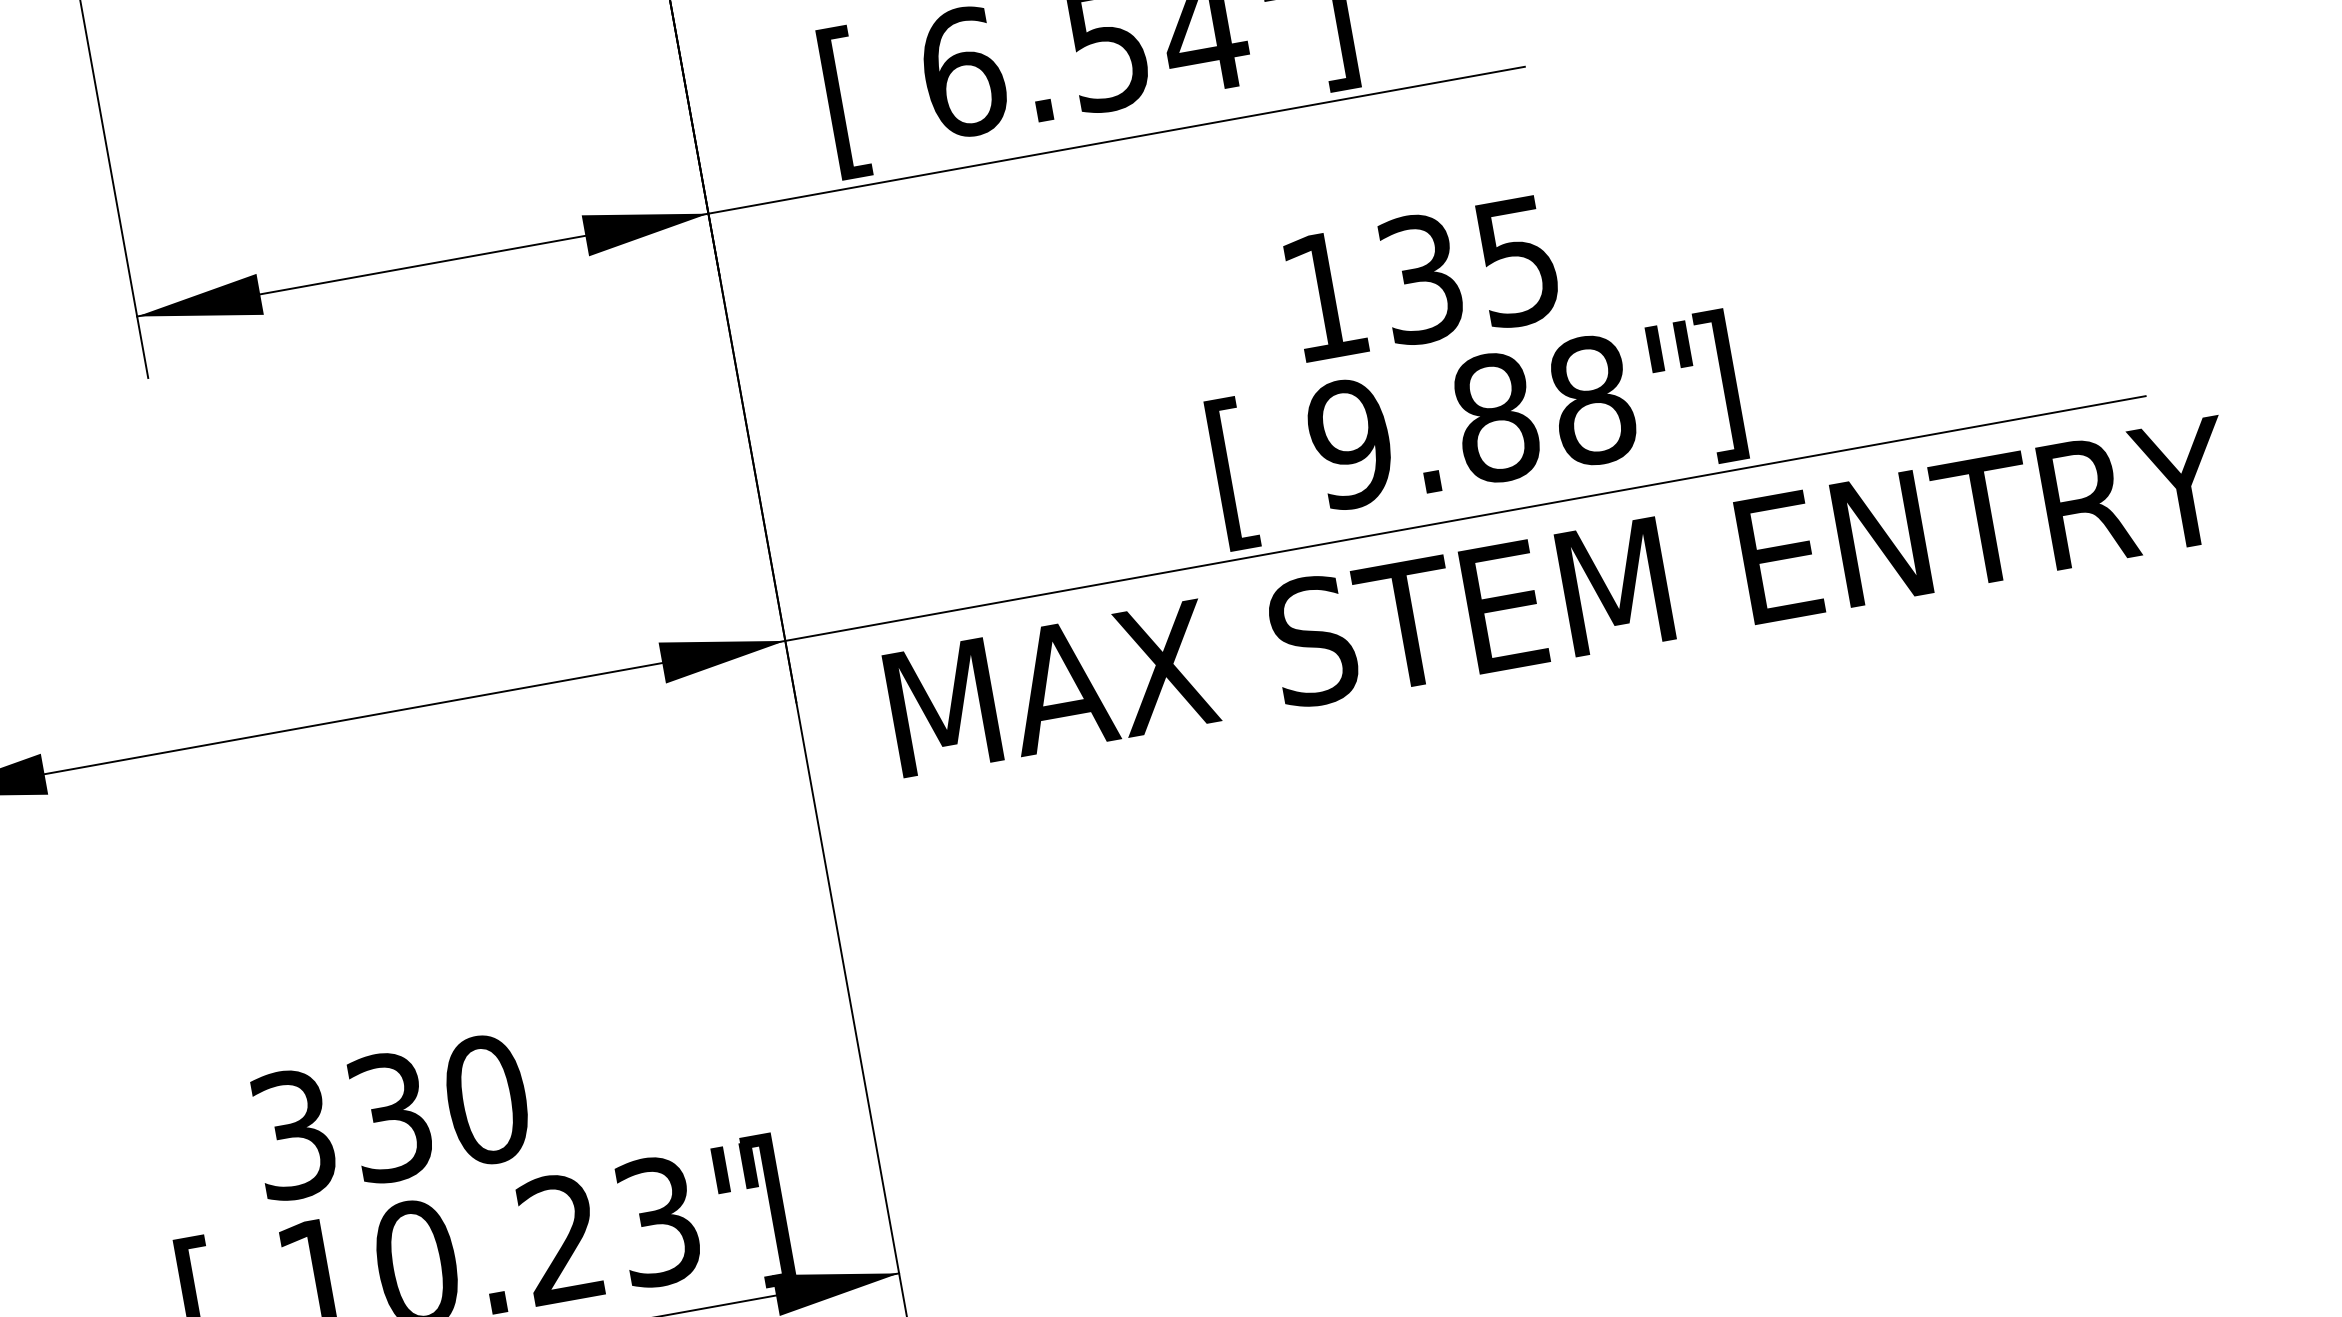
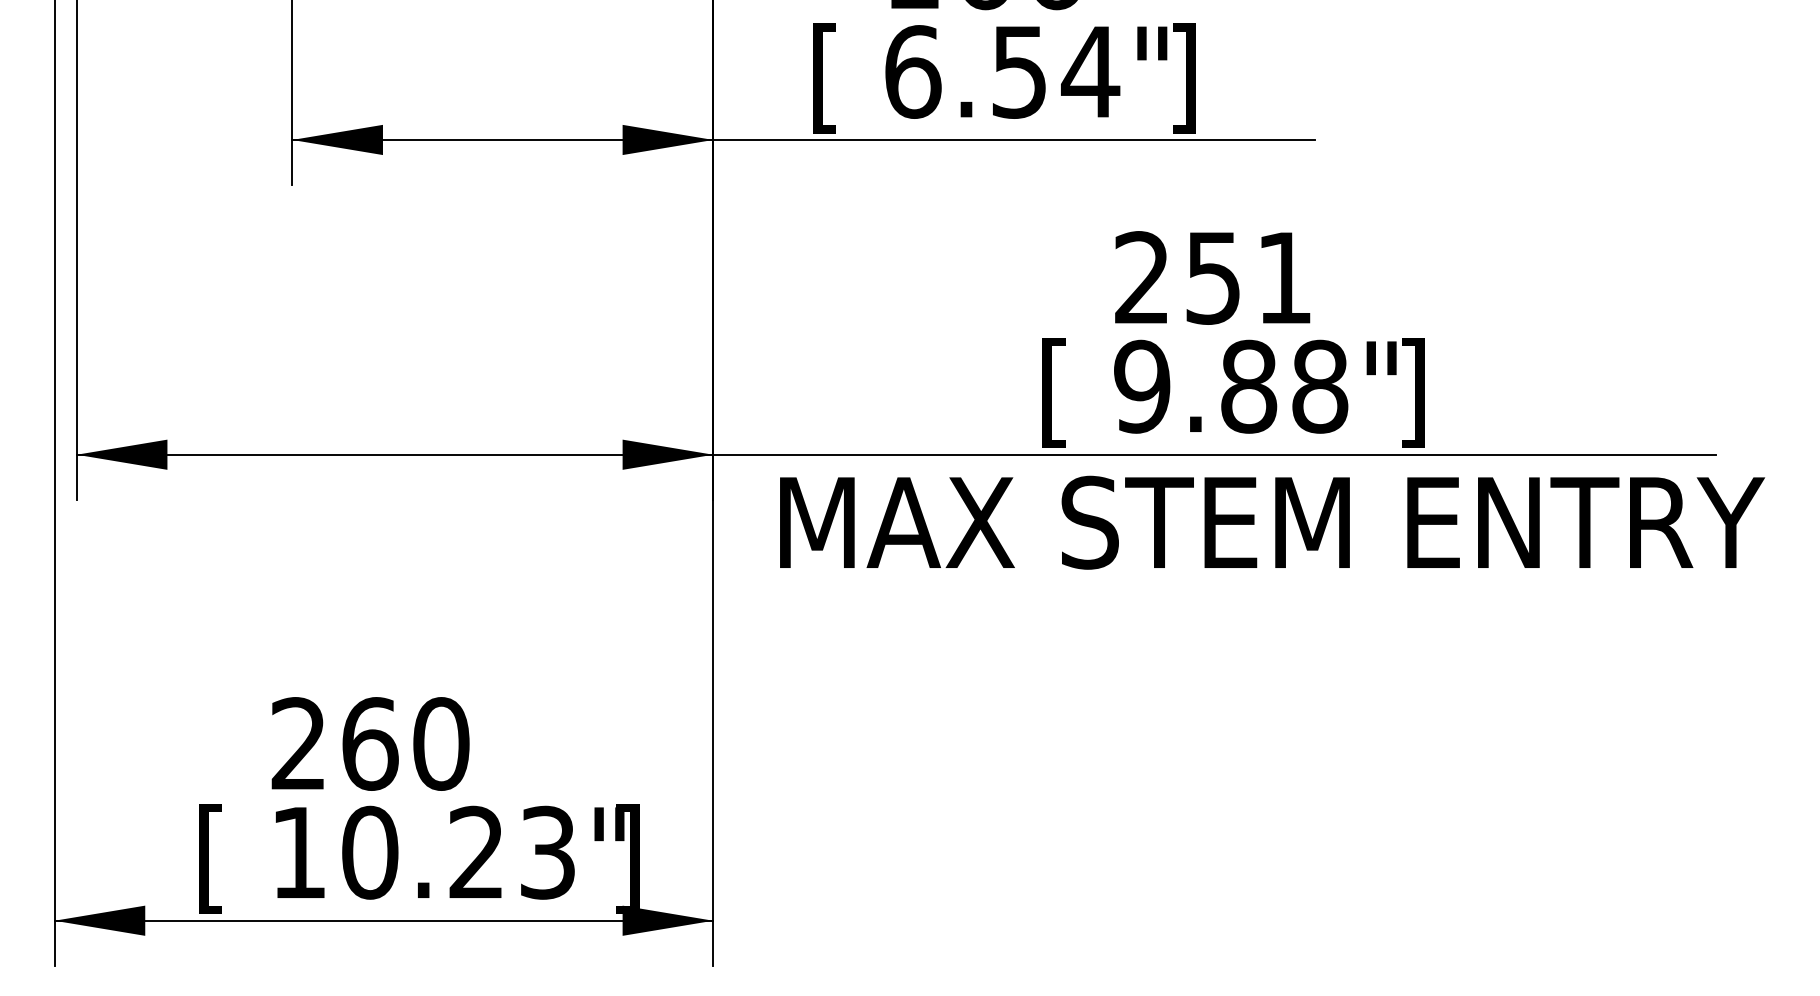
text: (1419, 278) -> (1212, 277), 135 -> 251
text: (341, 1125) -> (334, 743), 330 -> 260

